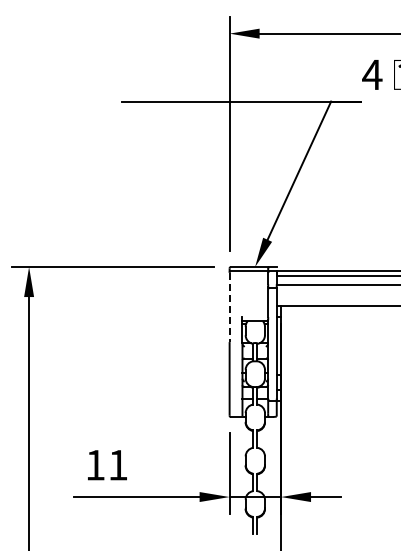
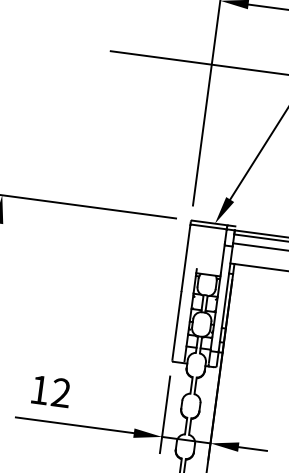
line: (229, 307) -> (185, 258), dashed -> solid
text: (117, 464) -> (60, 392), 11 -> 12

